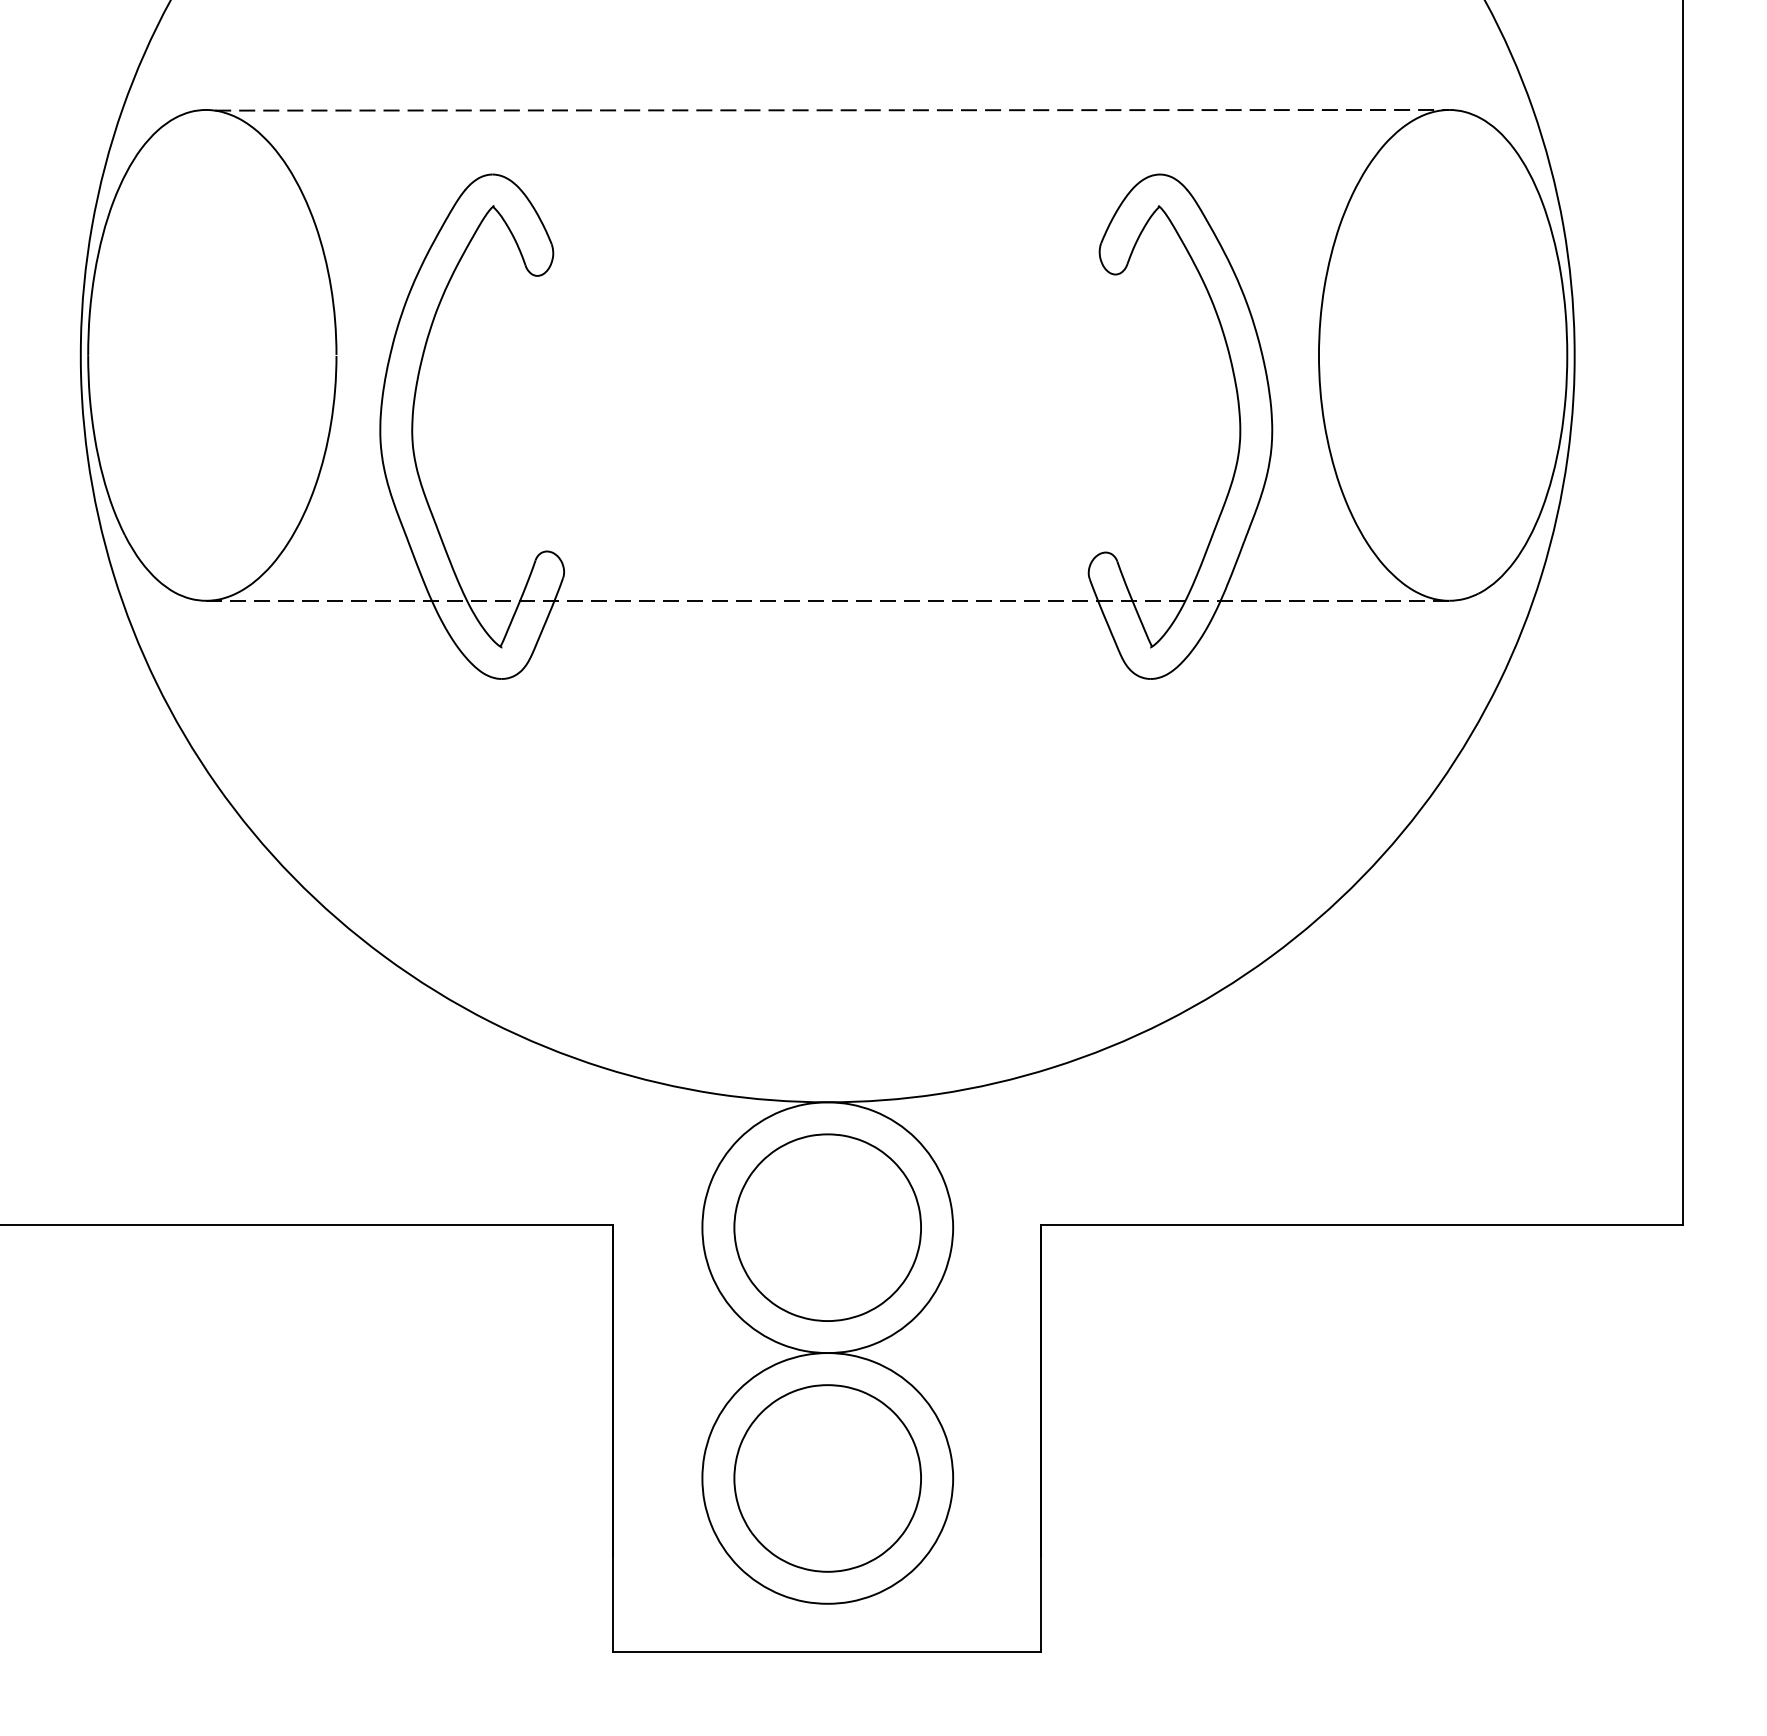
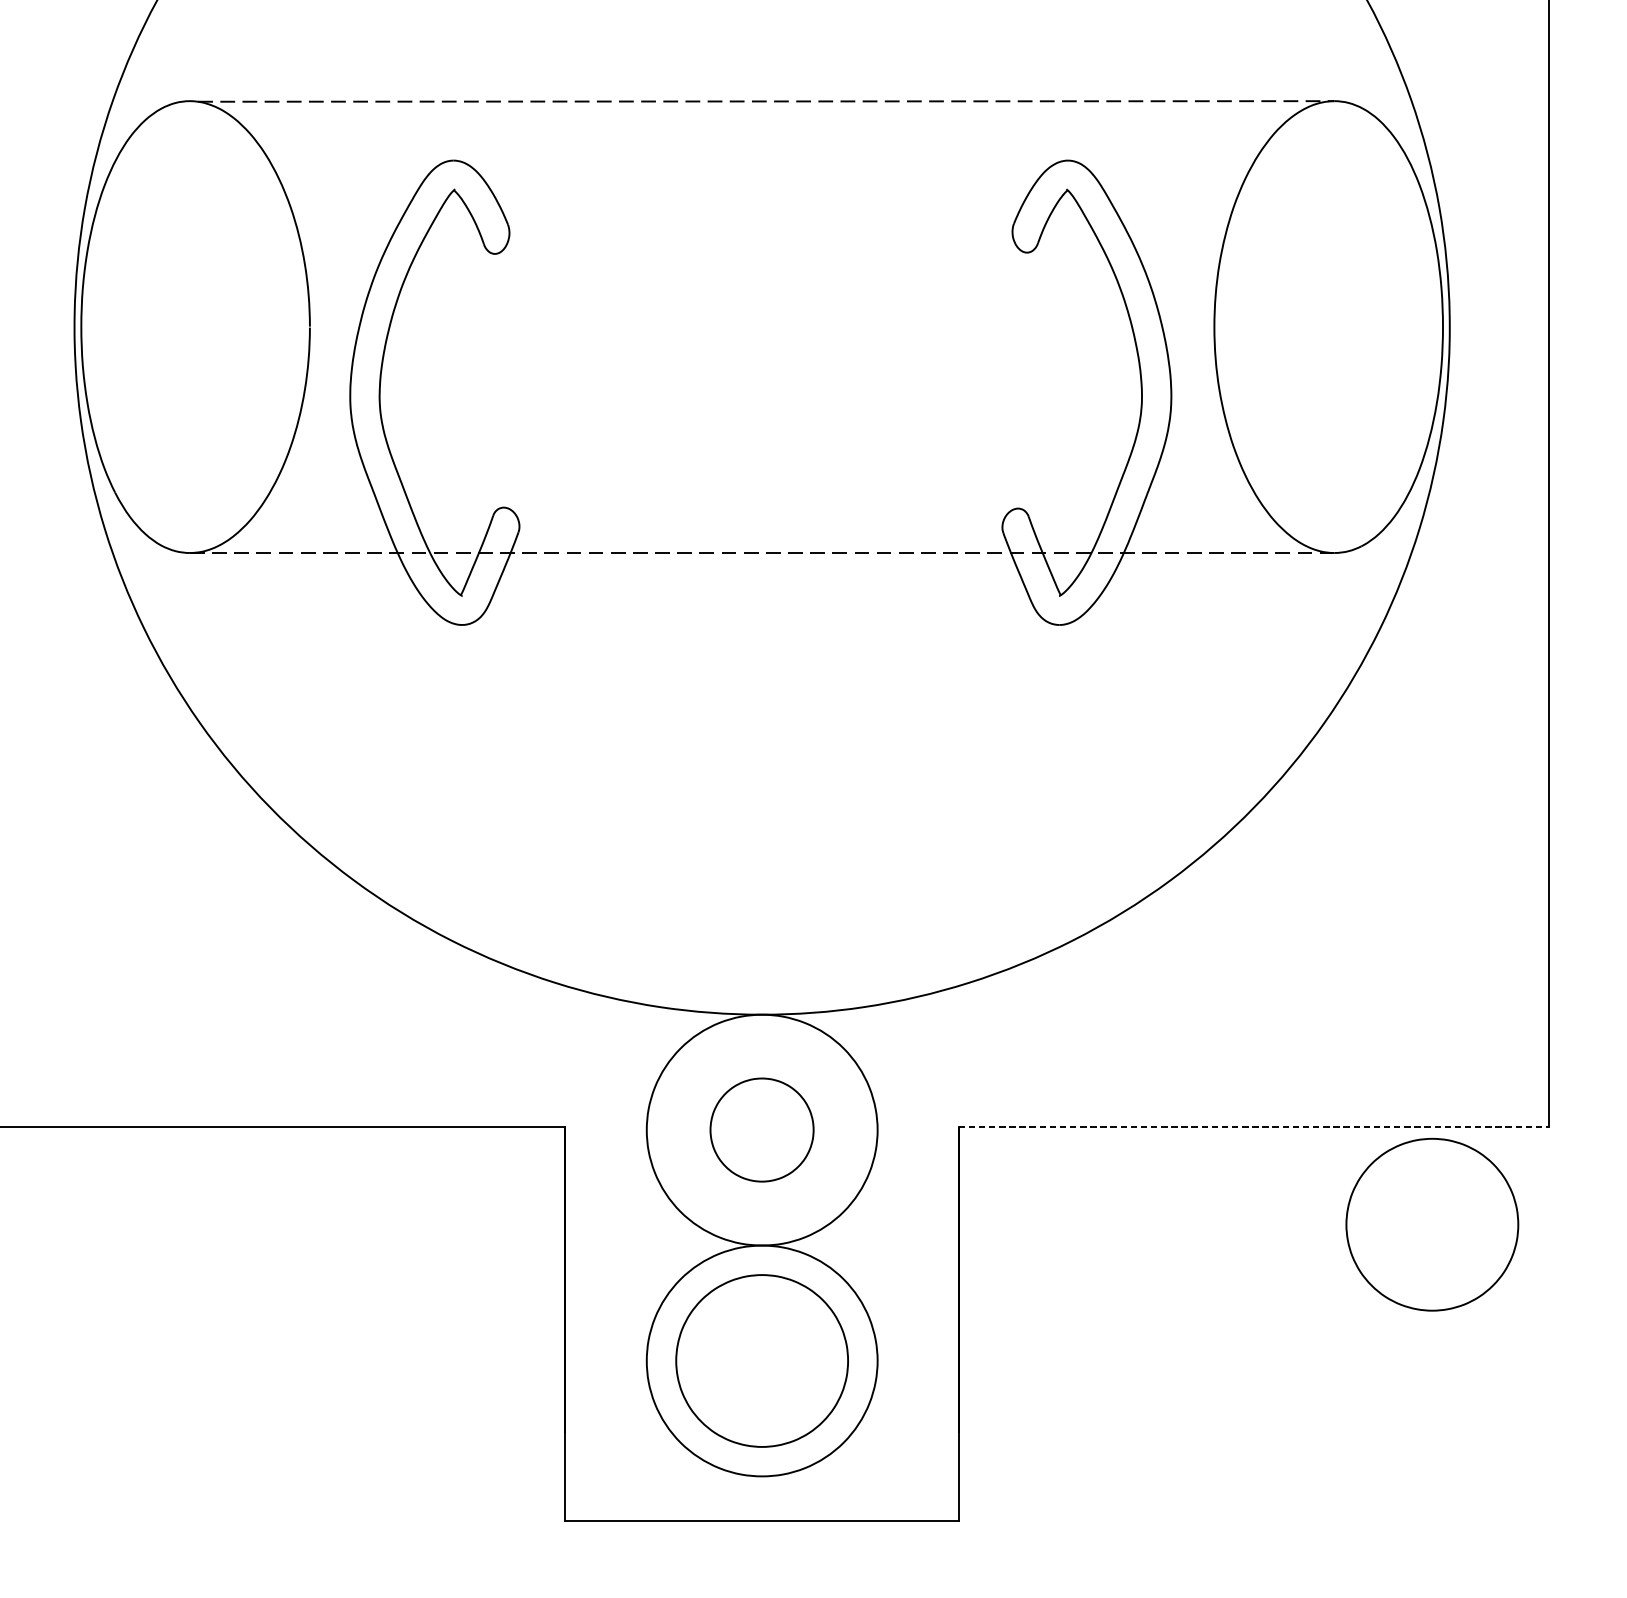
line: (1361, 1224) -> (1253, 1127), solid -> dashed
part: (827, 1227) -> (761, 1129), size x0.6
part: (1555, 1330) -> (1432, 1224), added

